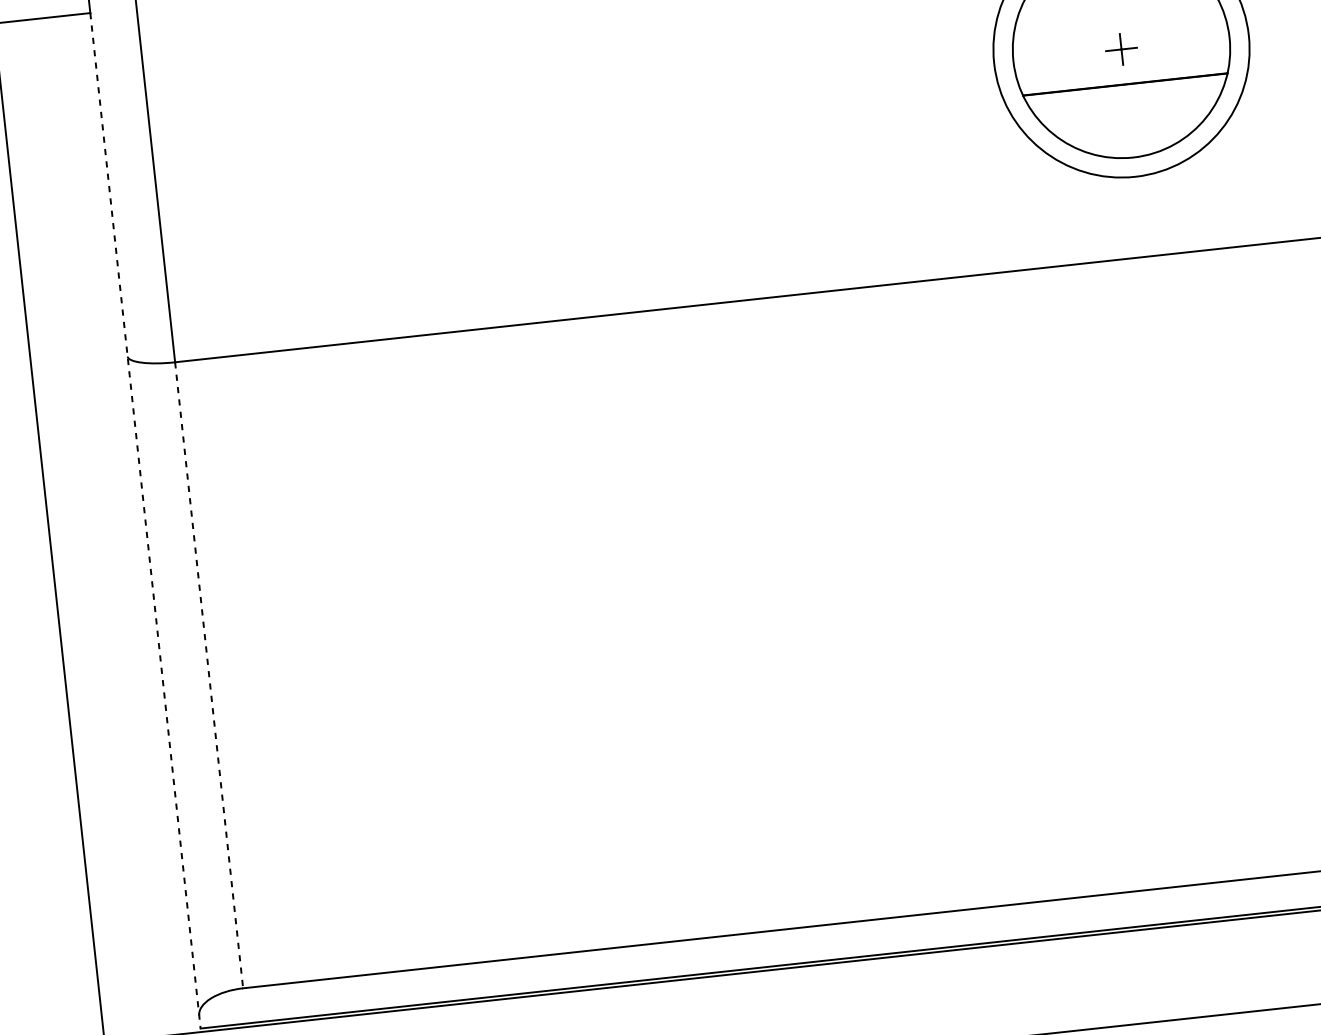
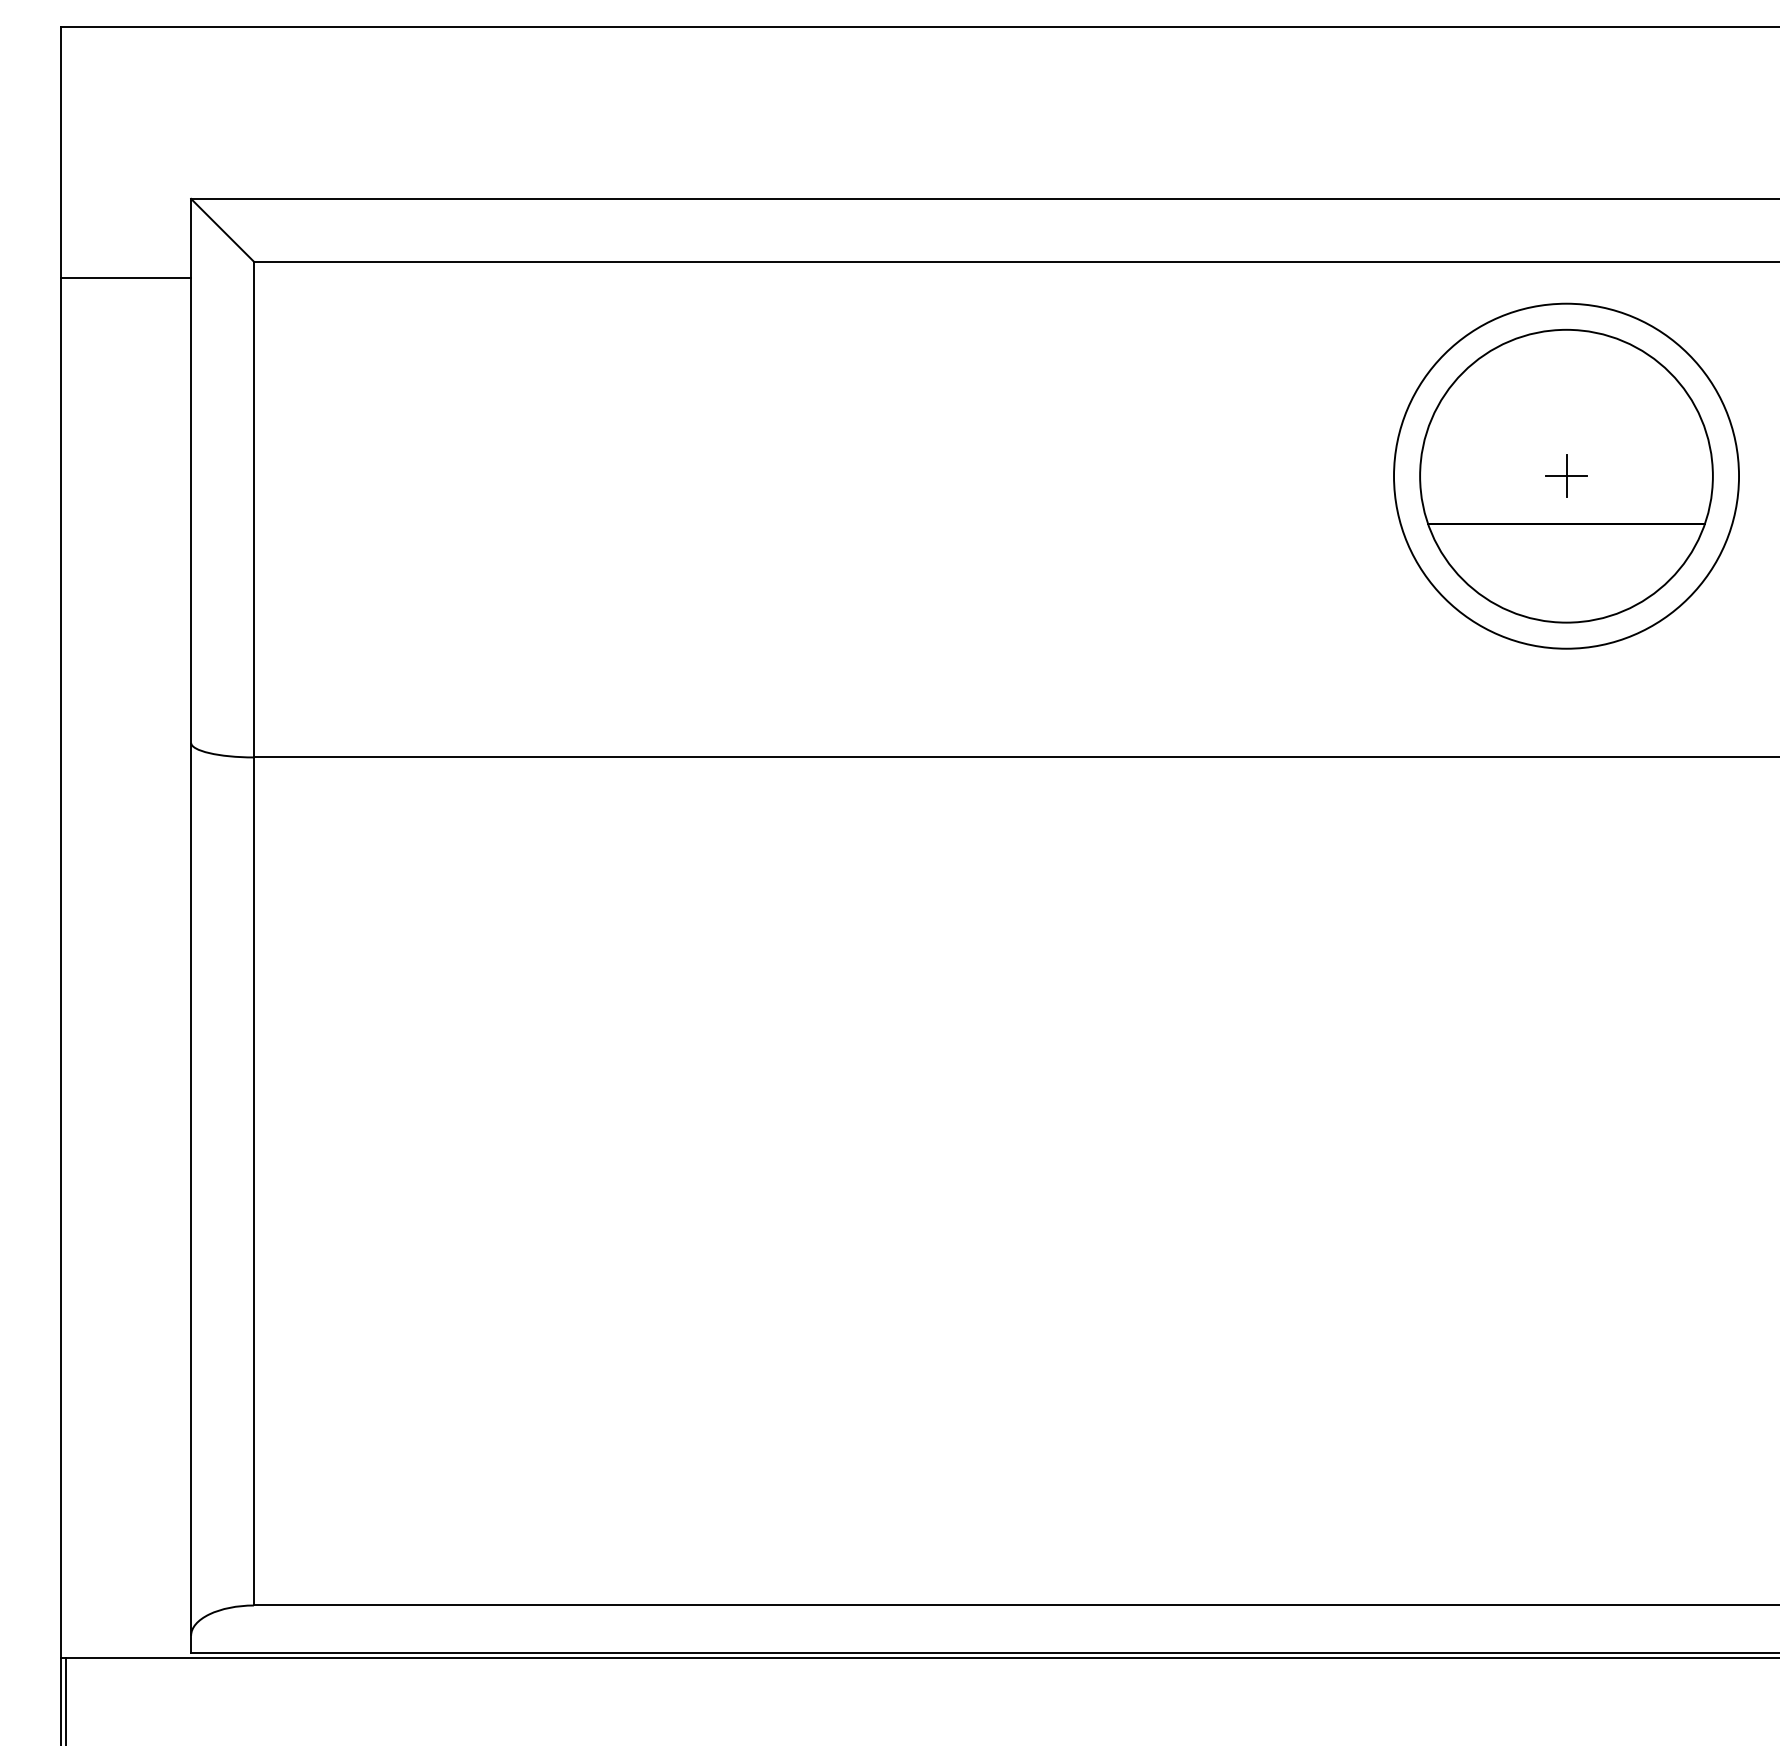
line: (145, 520) -> (191, 965), dashed -> solid
line: (208, 675) -> (253, 1181), dashed -> solid

